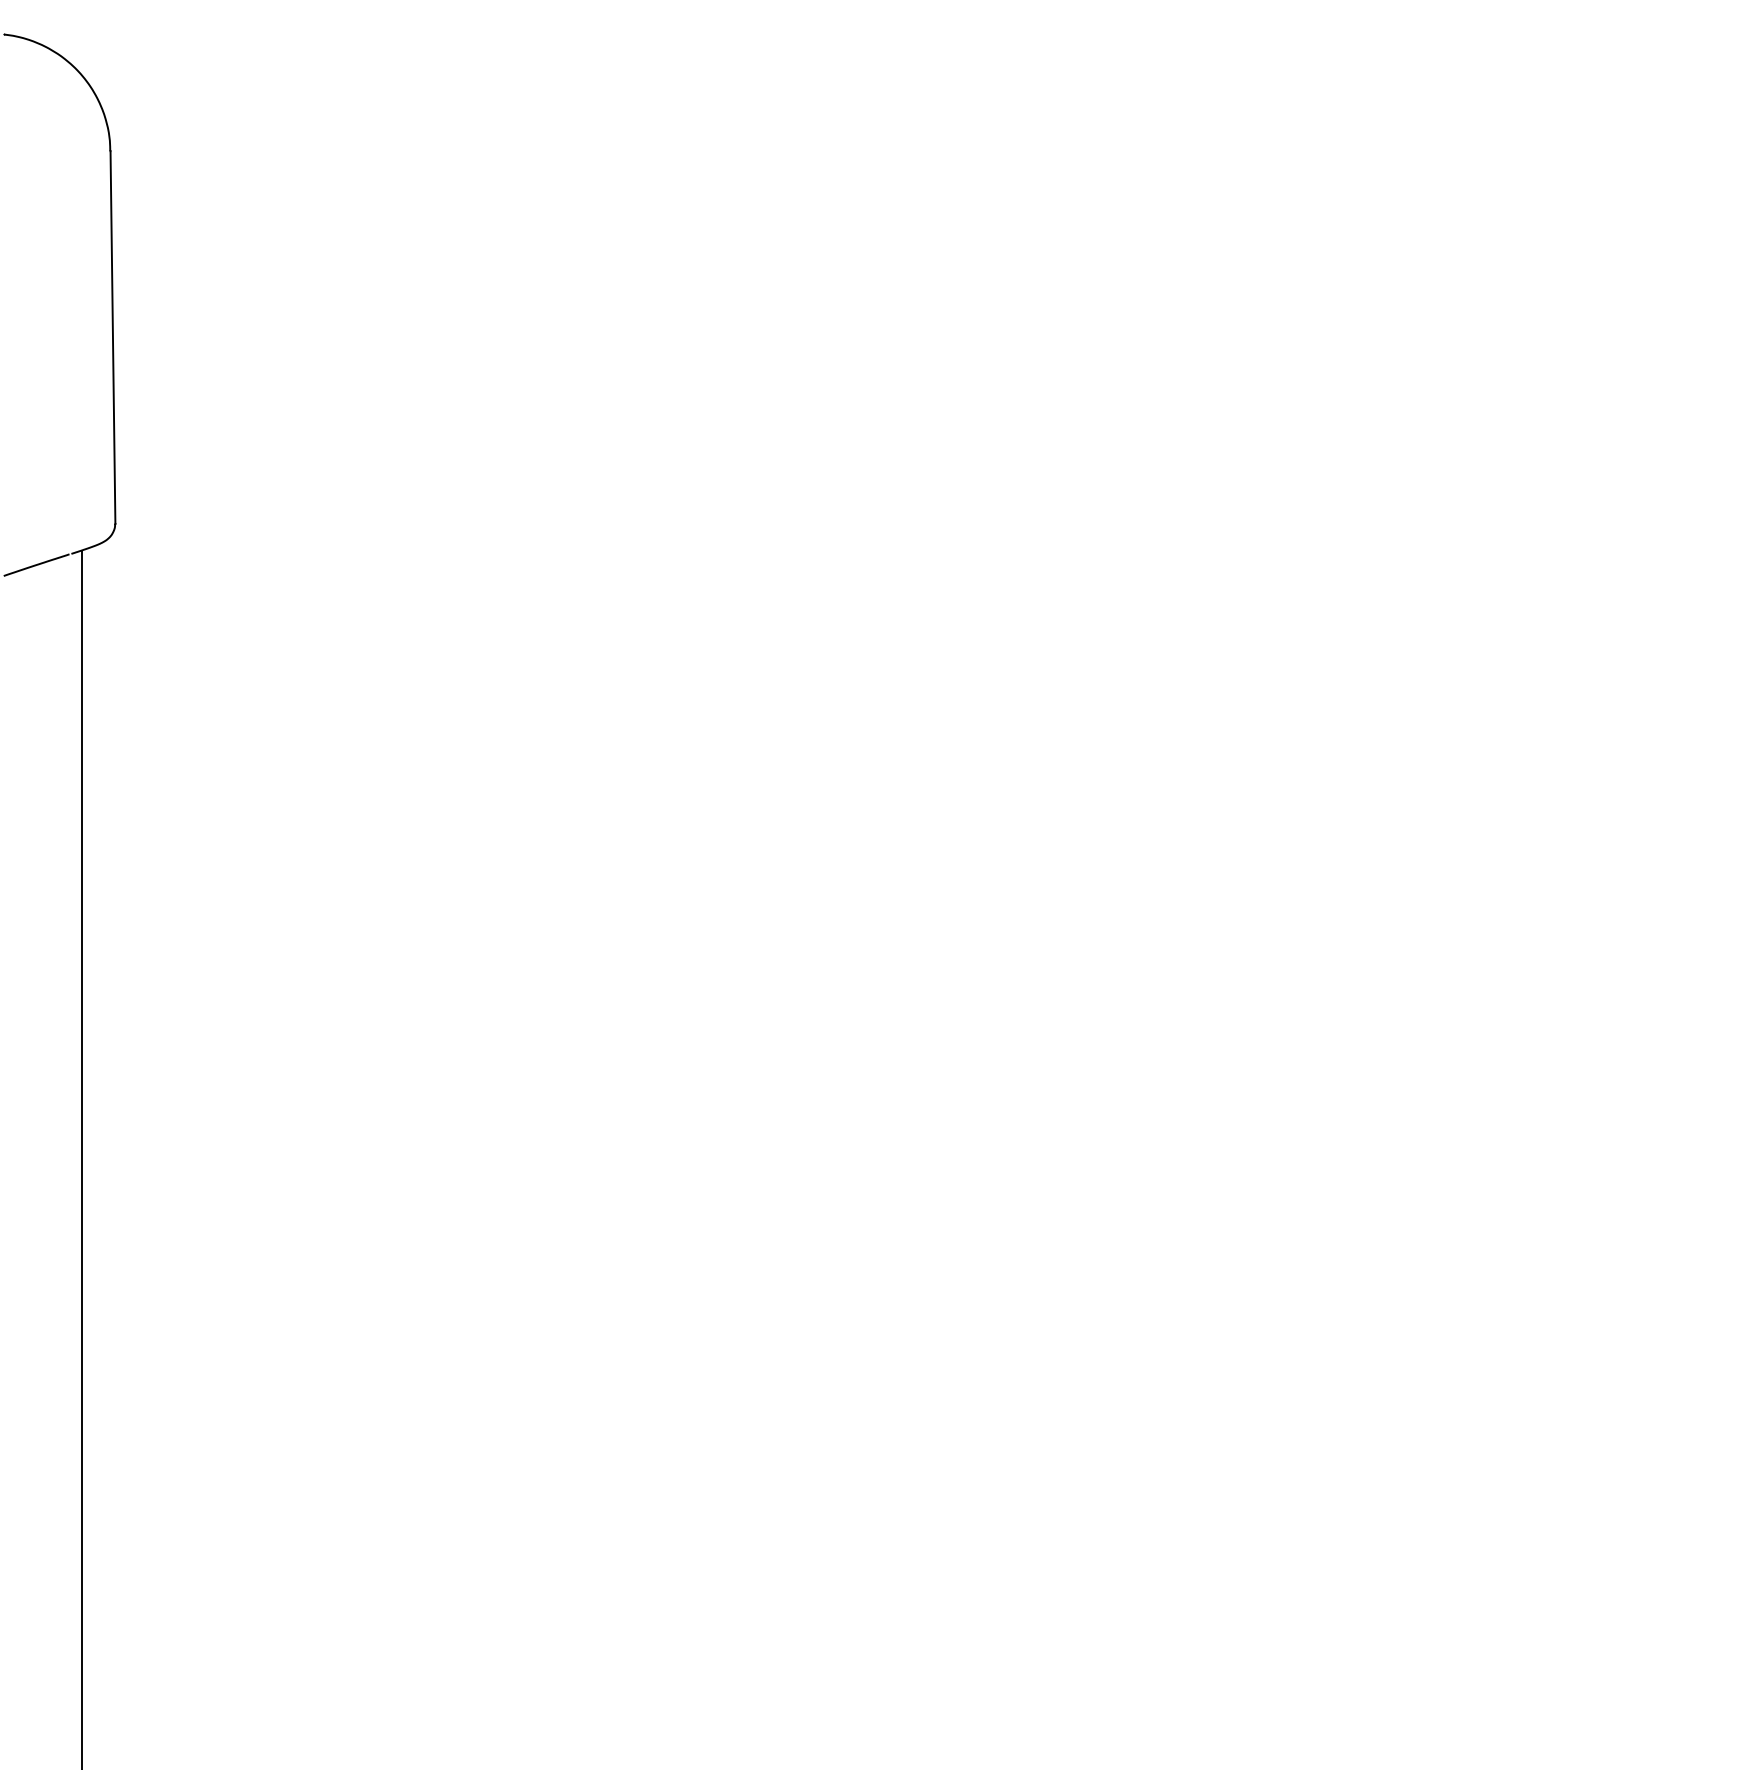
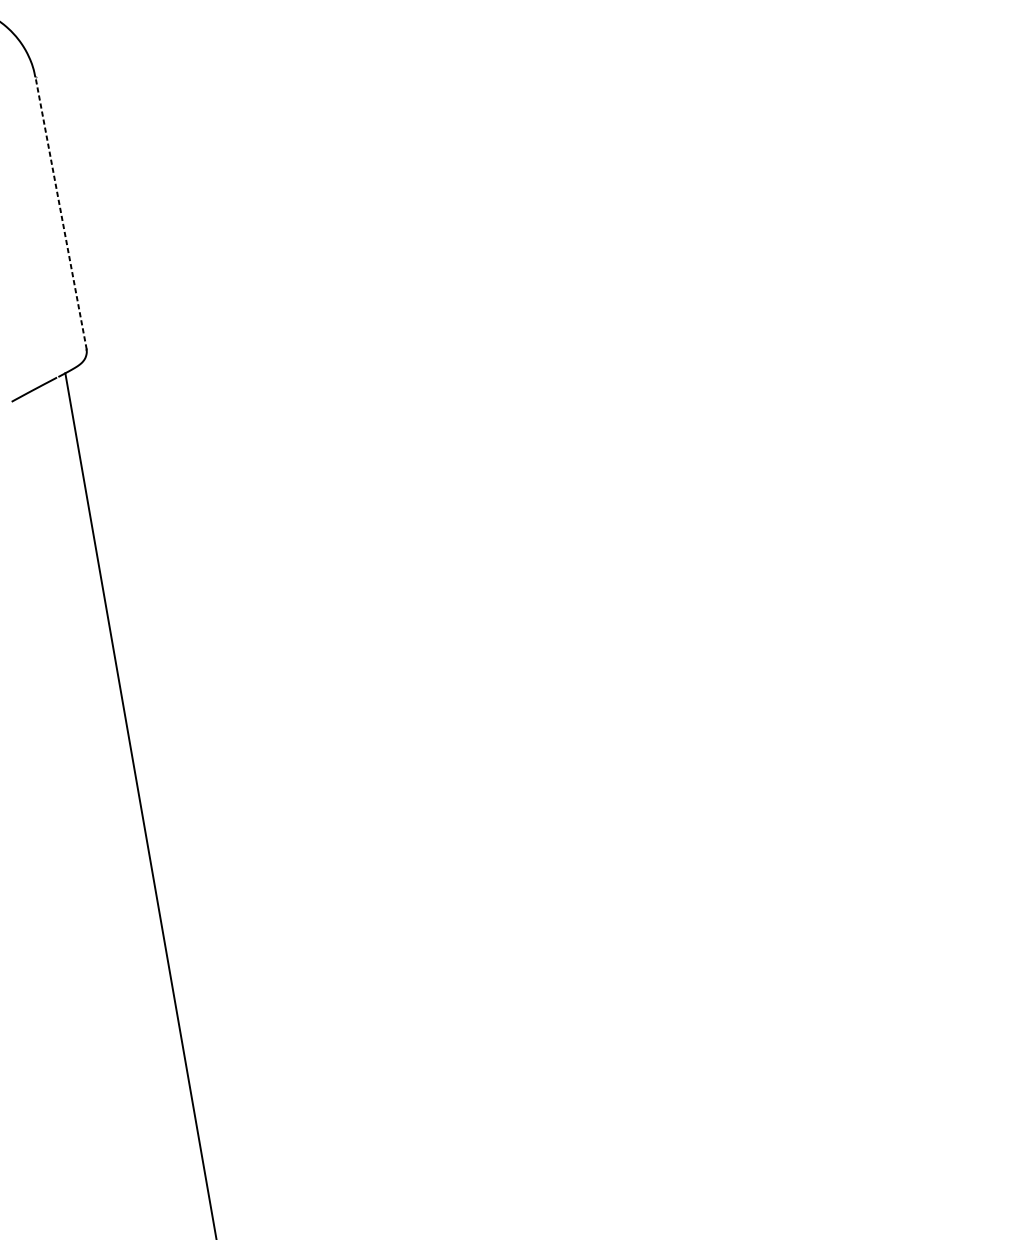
line: (112, 336) -> (60, 212), solid -> dashed

